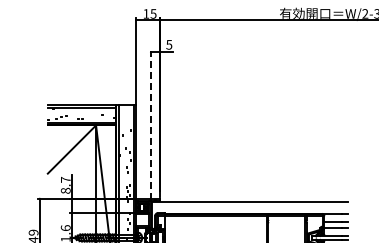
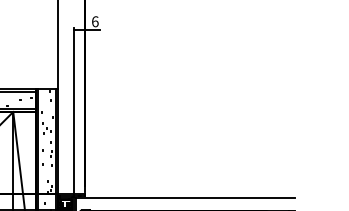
text: (169, 44) -> (95, 21), 5 -> 6
line: (150, 125) -> (74, 112), dashed -> solid

